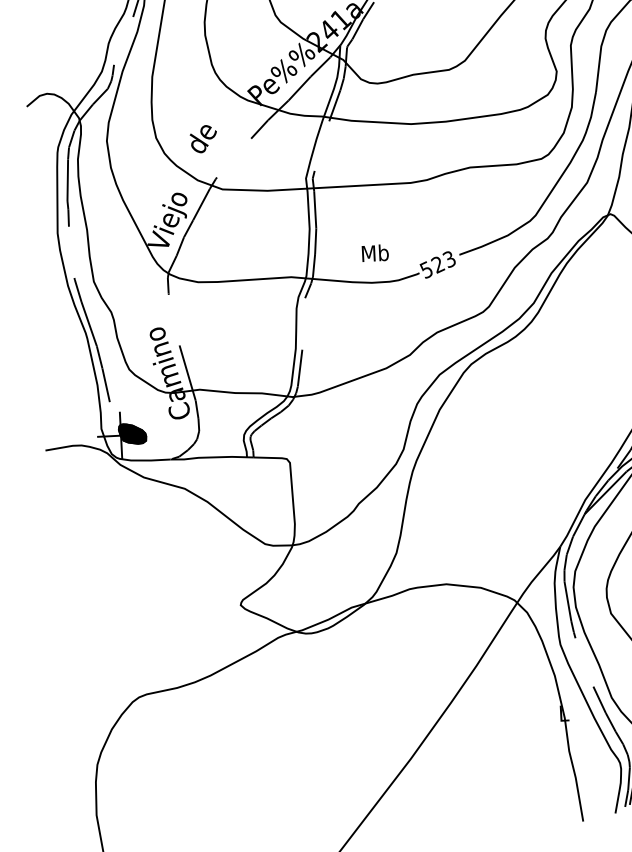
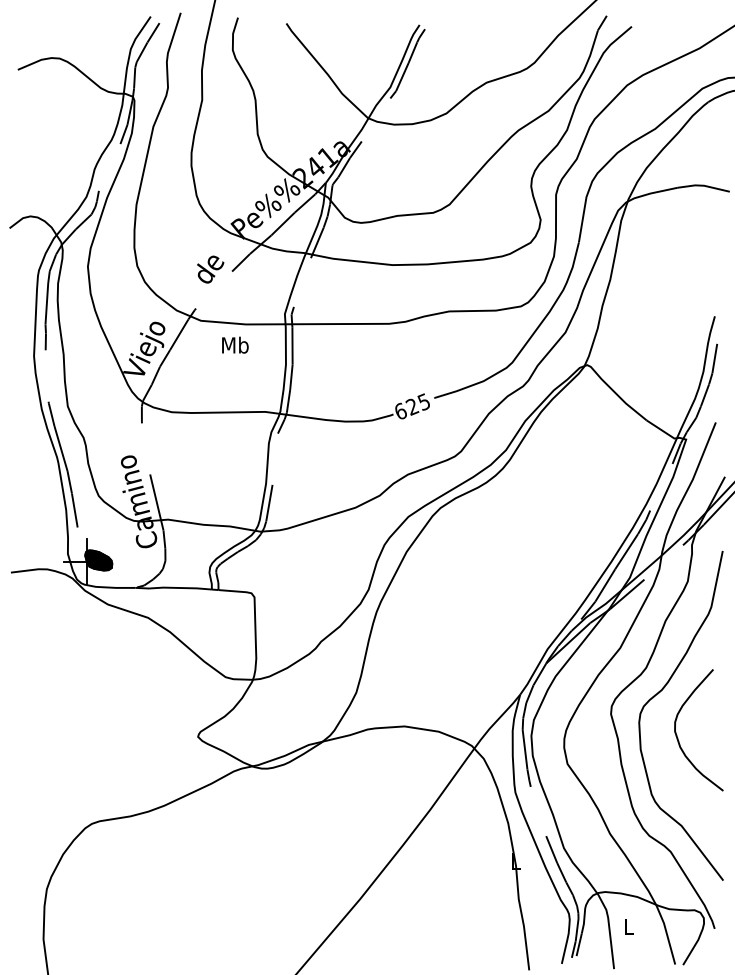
text: (203, 139) -> (210, 269), moved
text: (375, 252) -> (235, 344), moved
text: (438, 264) -> (412, 406), 523 -> 625

